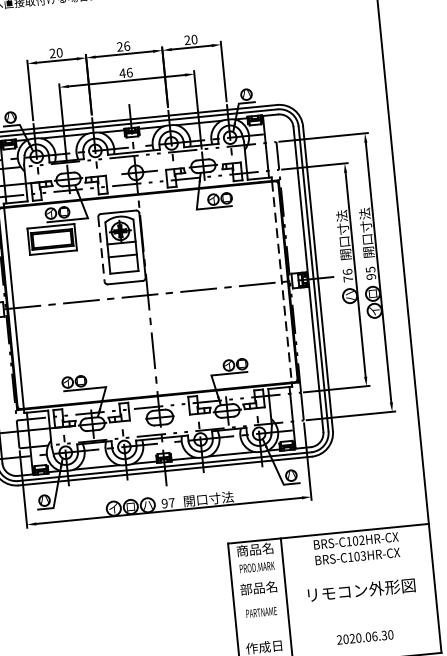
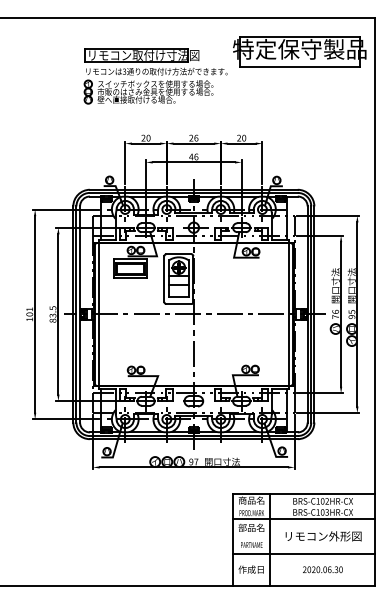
line: (101, 249) -> (164, 279), dashed -> solid
line: (281, 282) -> (288, 314), dashed -> solid
line: (332, 569) -> (304, 519), added
line: (337, 617) -> (304, 553), added

